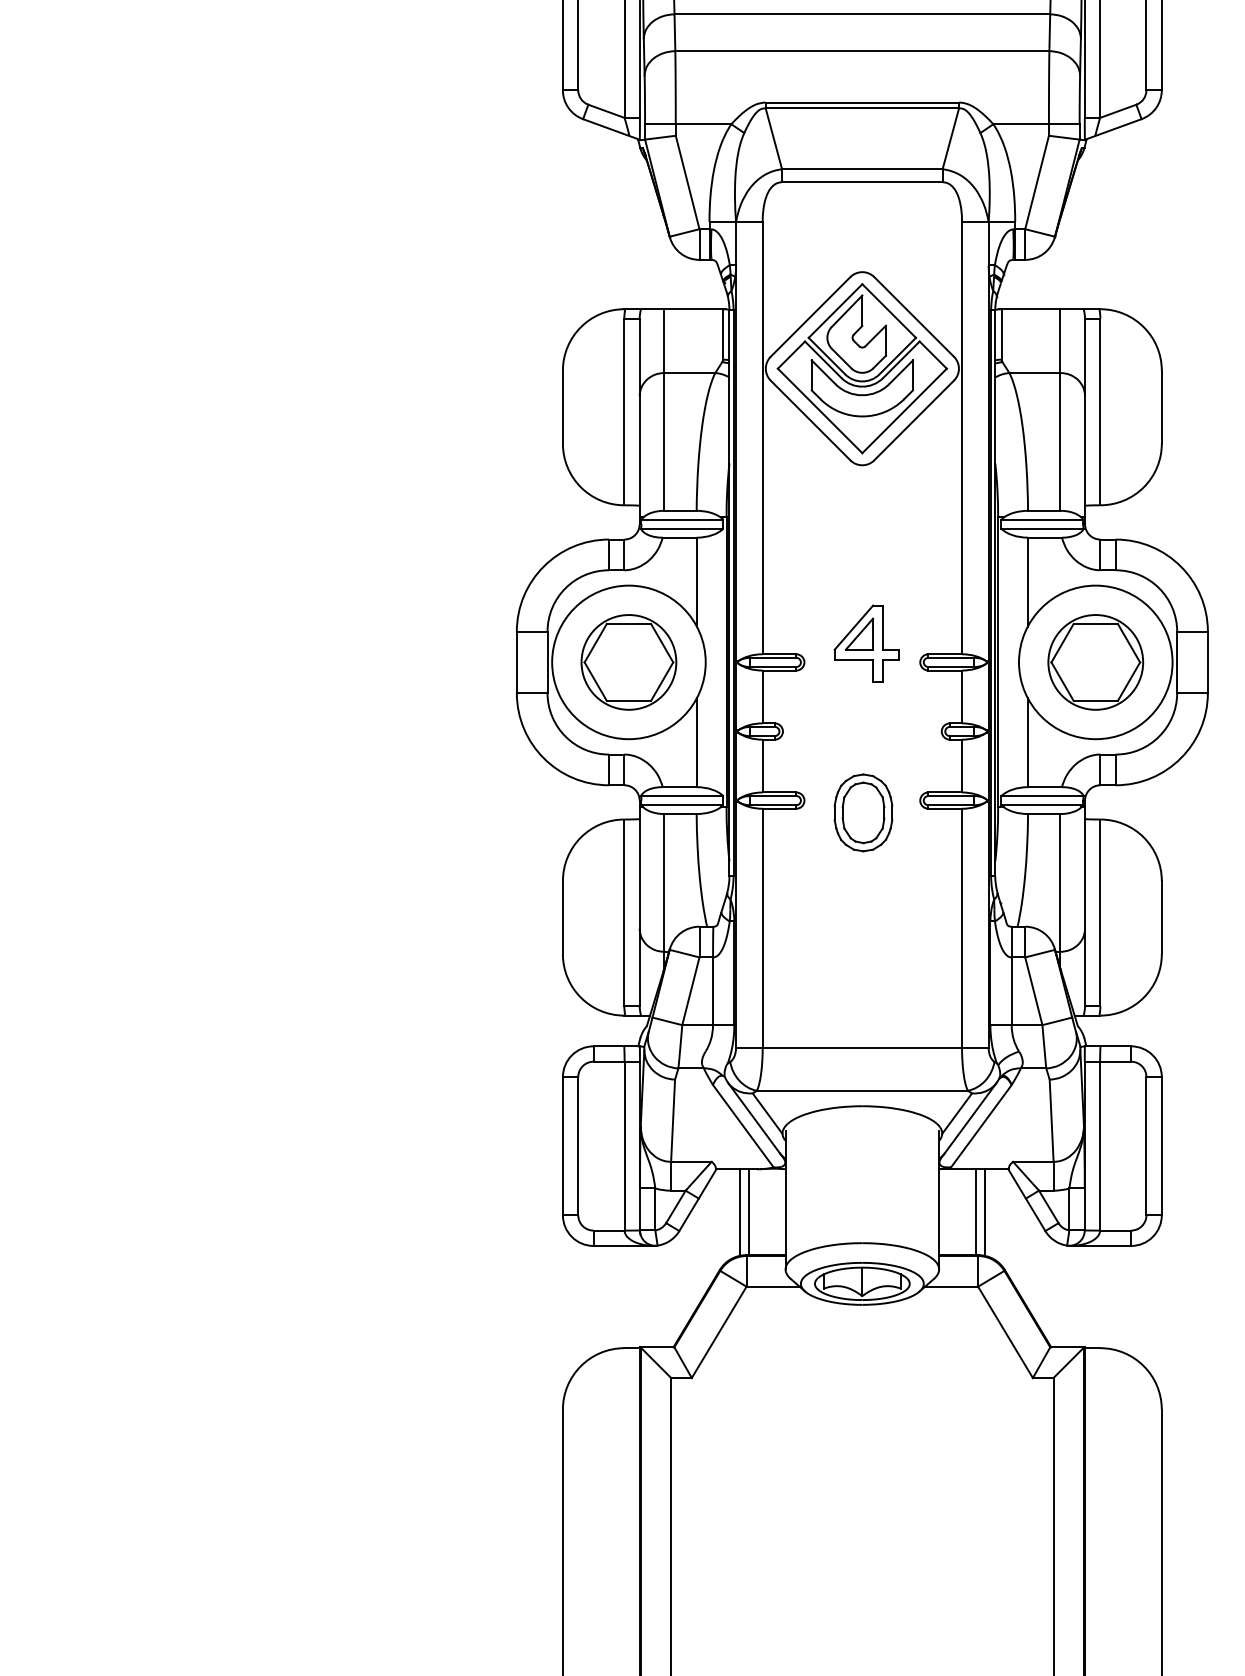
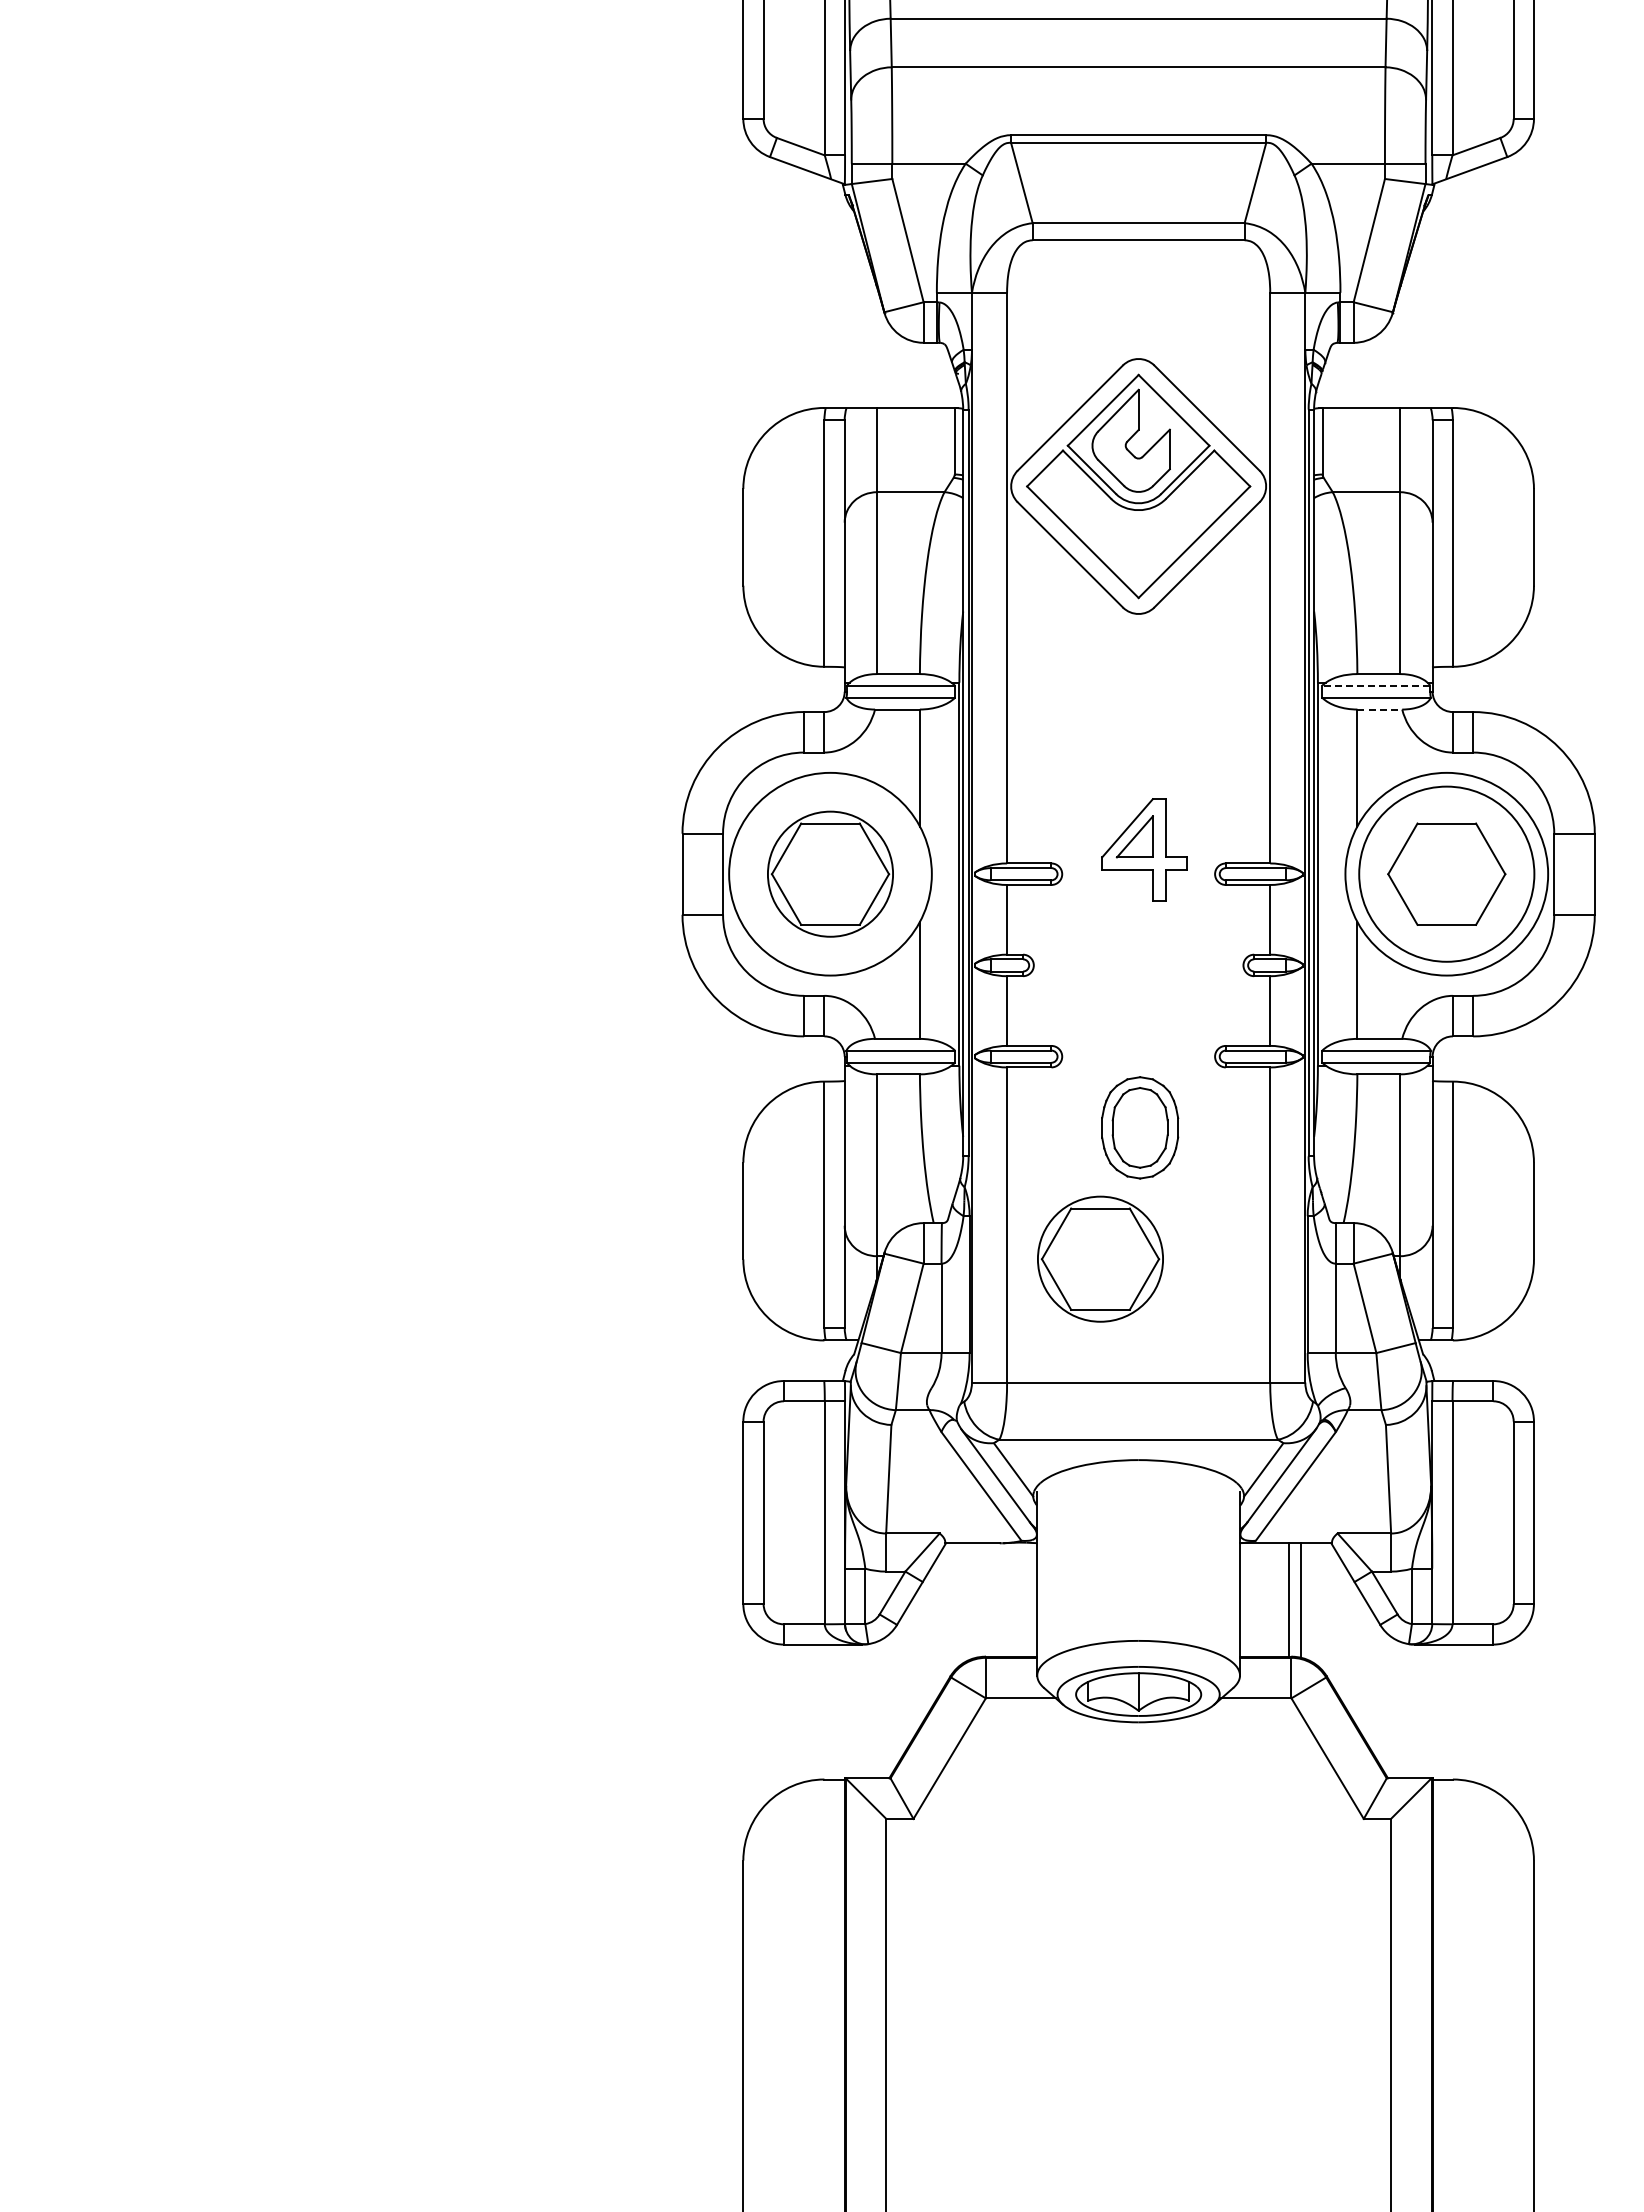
part: (862, 394) -> (1138, 520), removed
line: (1042, 519) -> (1376, 685), solid -> dashed
line: (1045, 537) -> (1380, 709), solid -> dashed
circle: (1095, 661) -> (1446, 873), size x1.4
part: (863, 812) -> (1140, 1127), moved
part: (833, 953) -> (1100, 1258), added
line: (748, 1211) -> (988, 1599), removed
line: (739, 1212) -> (976, 1600), removed

